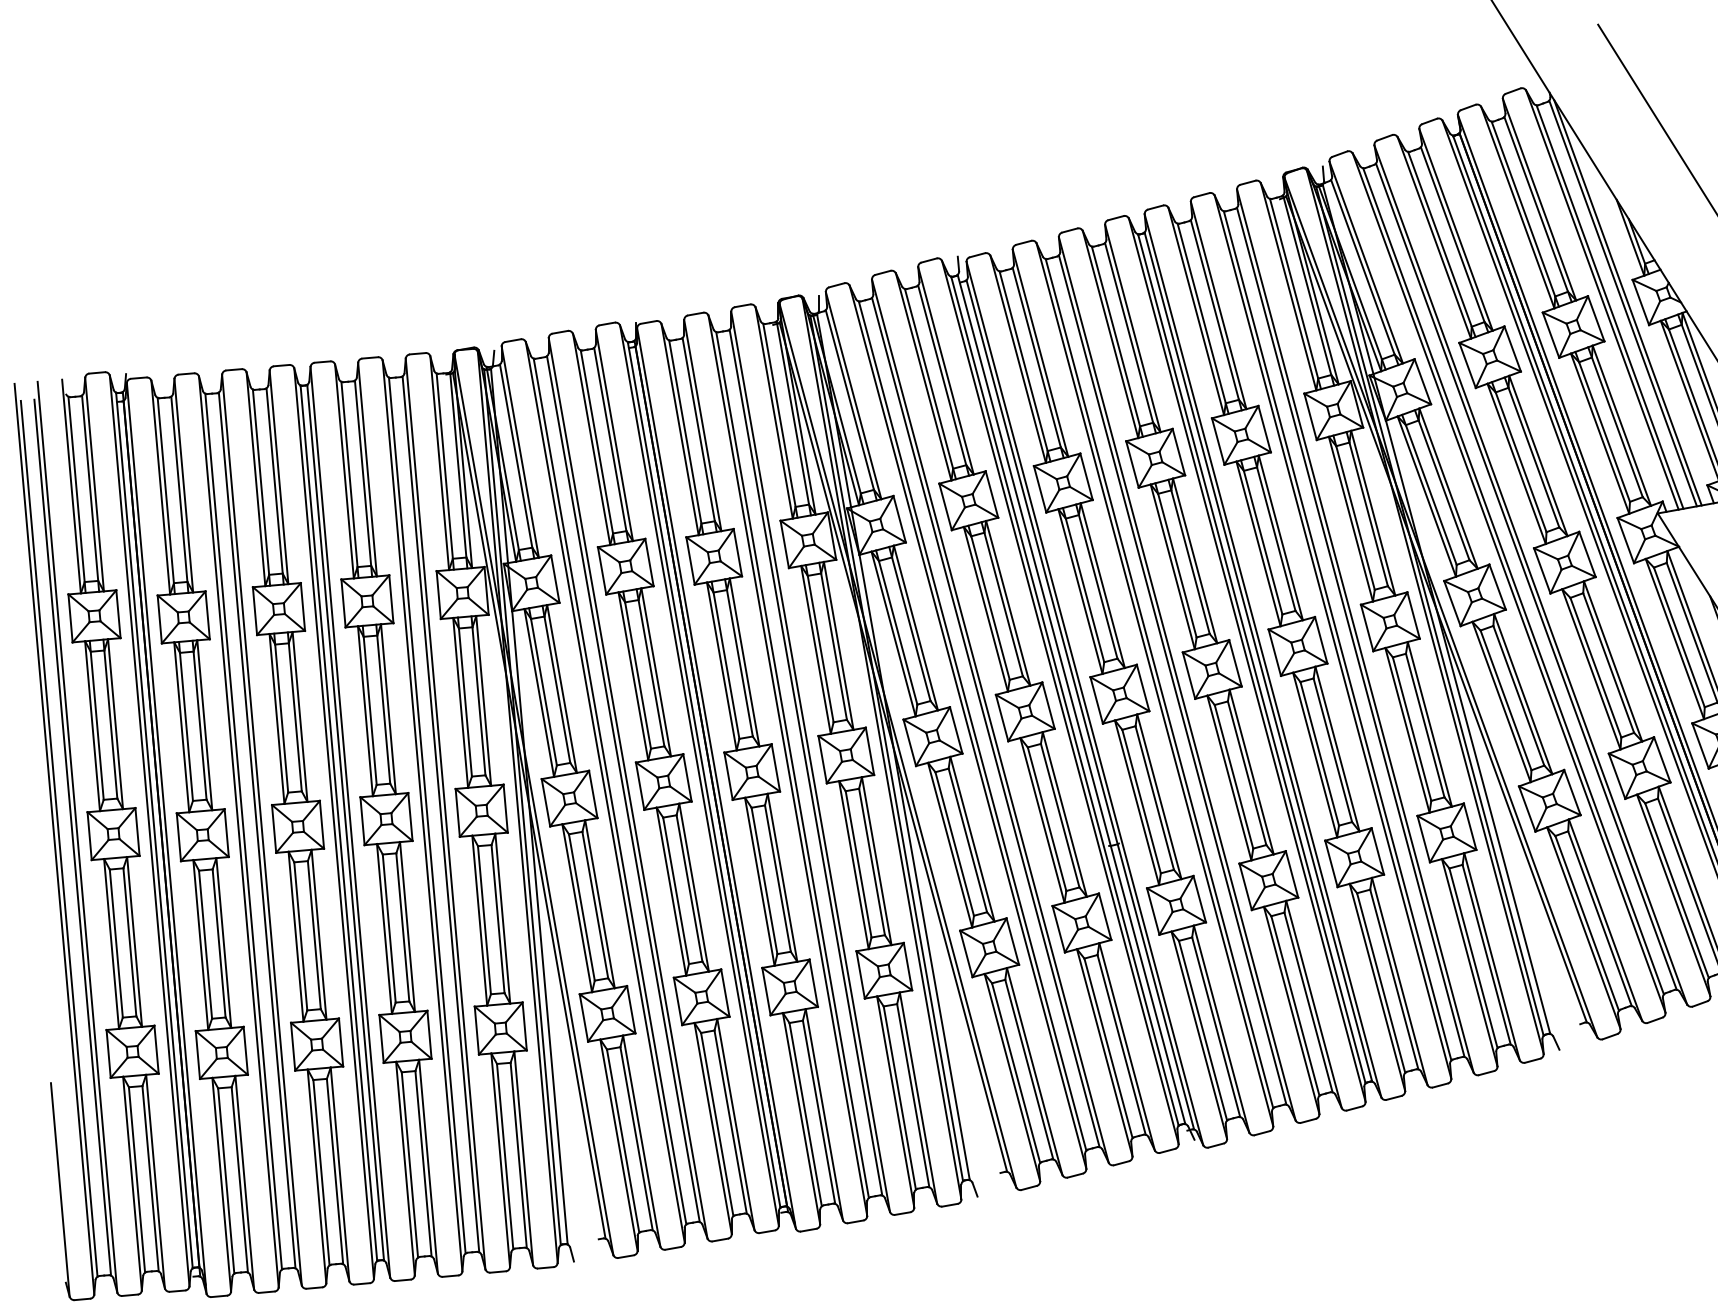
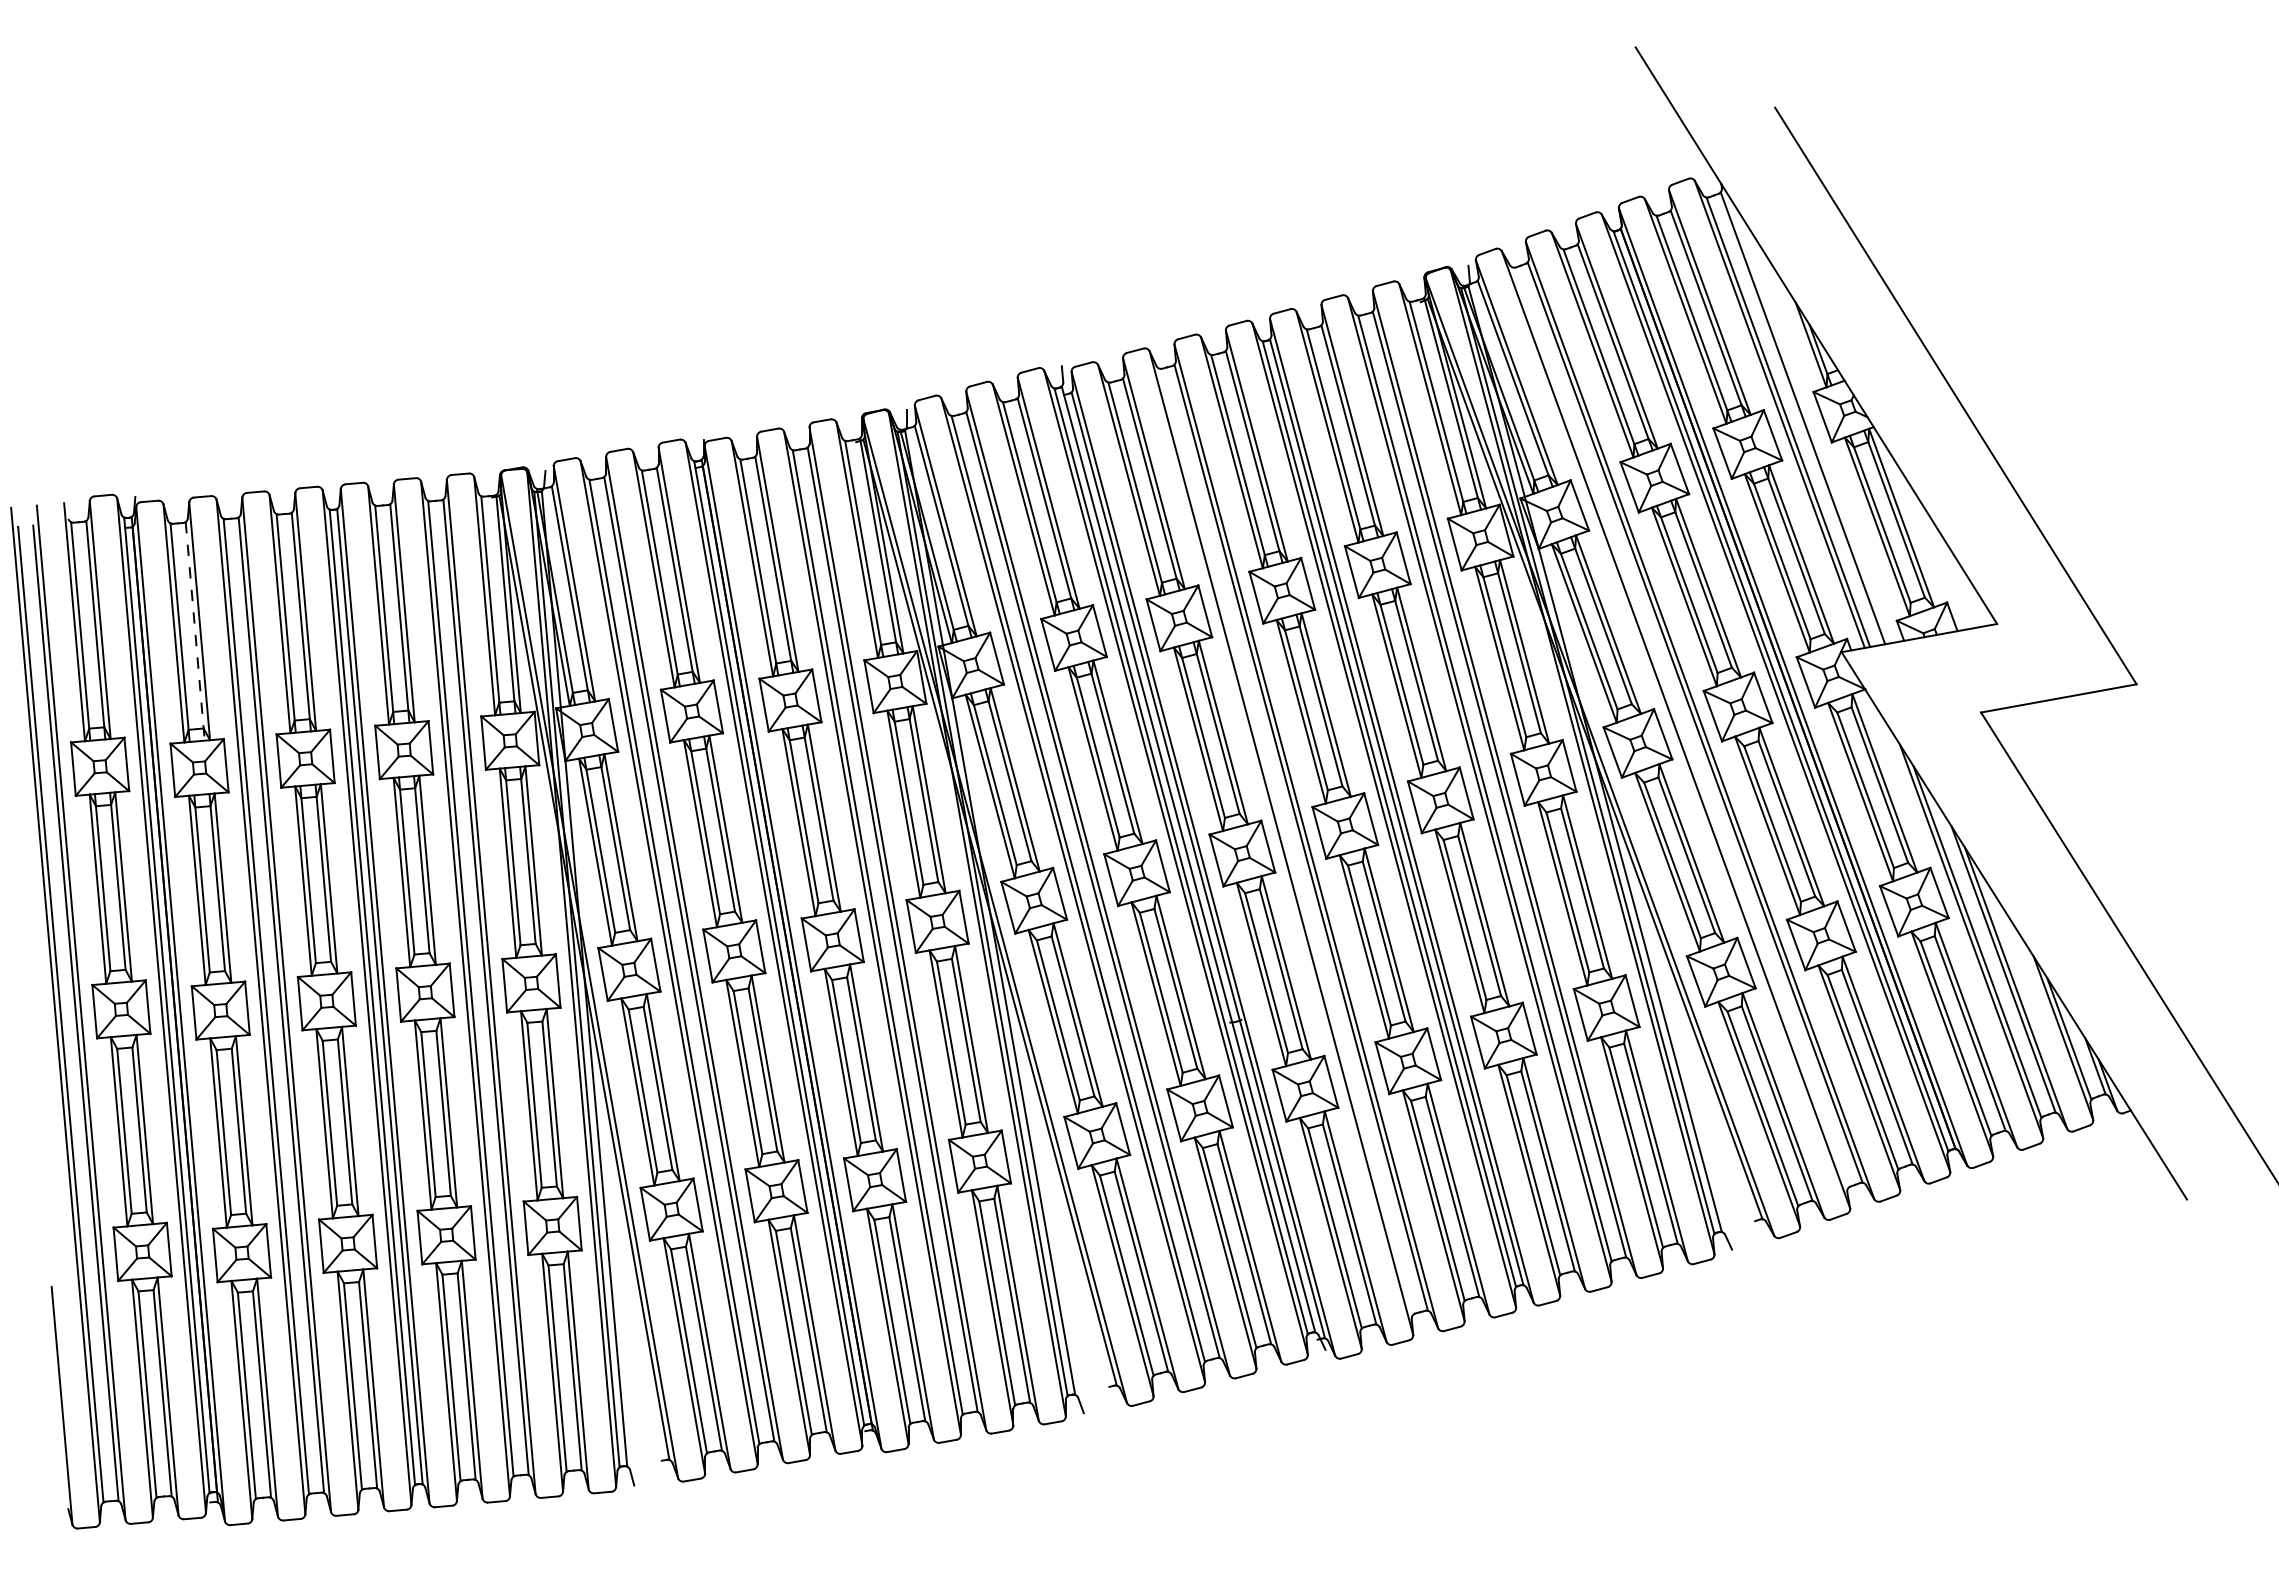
line: (1628, 302) -> (1808, 417), removed
line: (180, 494) -> (195, 631), solid -> dashed
line: (1513, 581) -> (1680, 727), removed
line: (1159, 683) -> (1286, 841), removed

